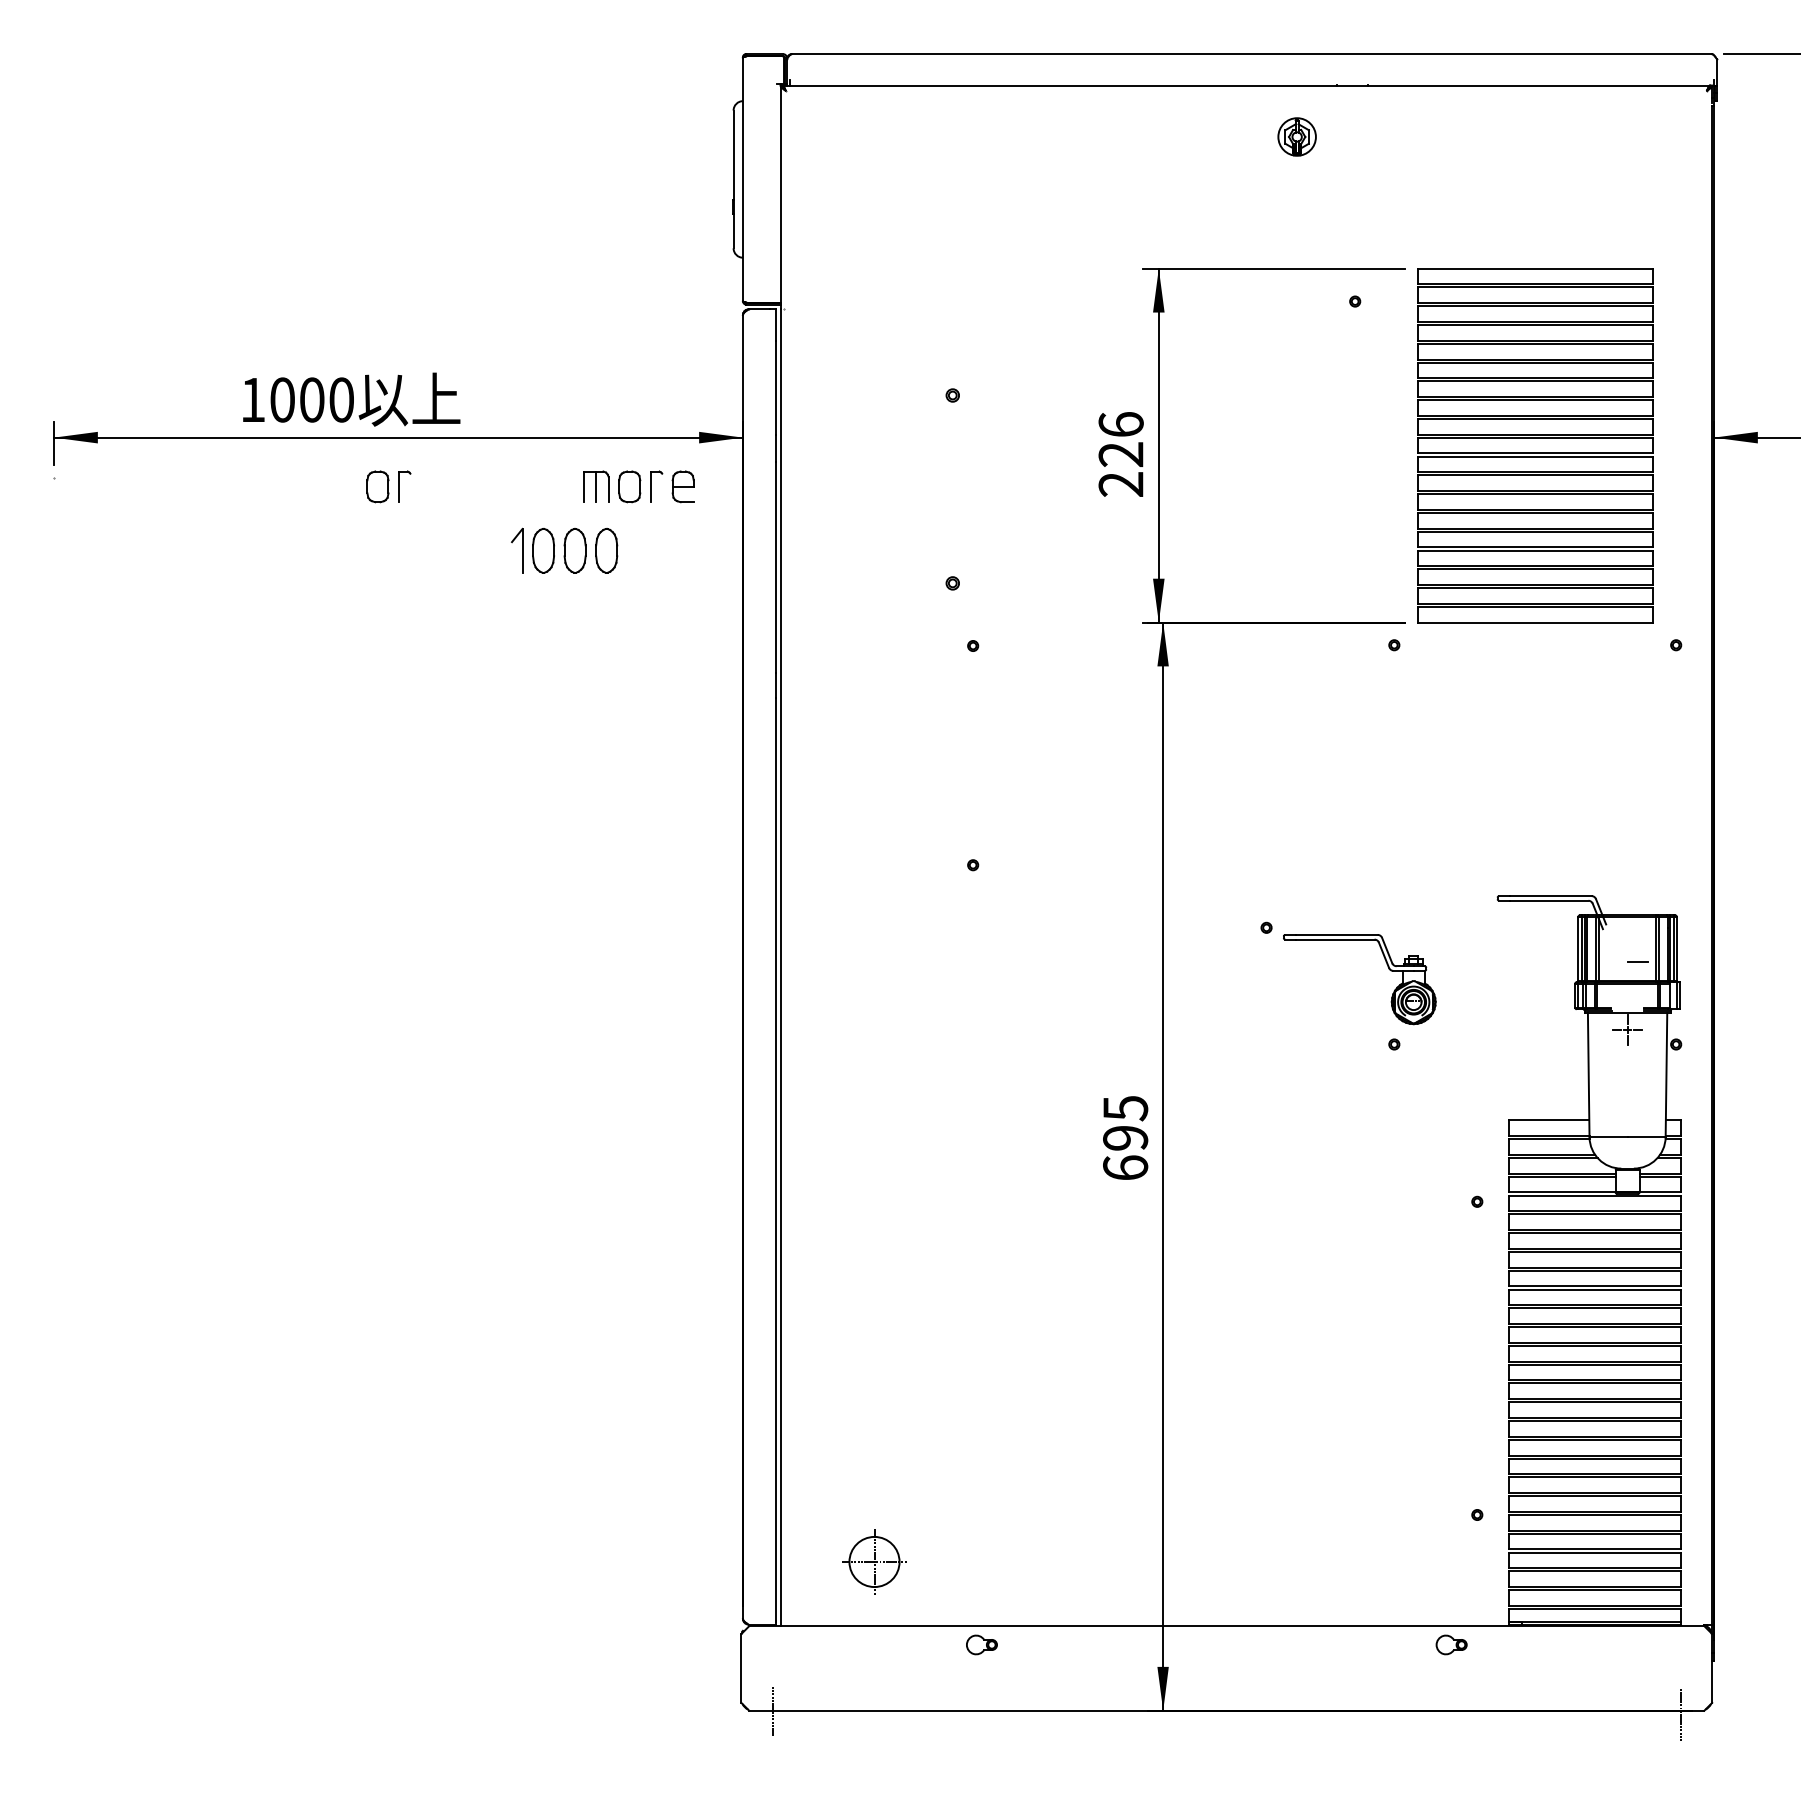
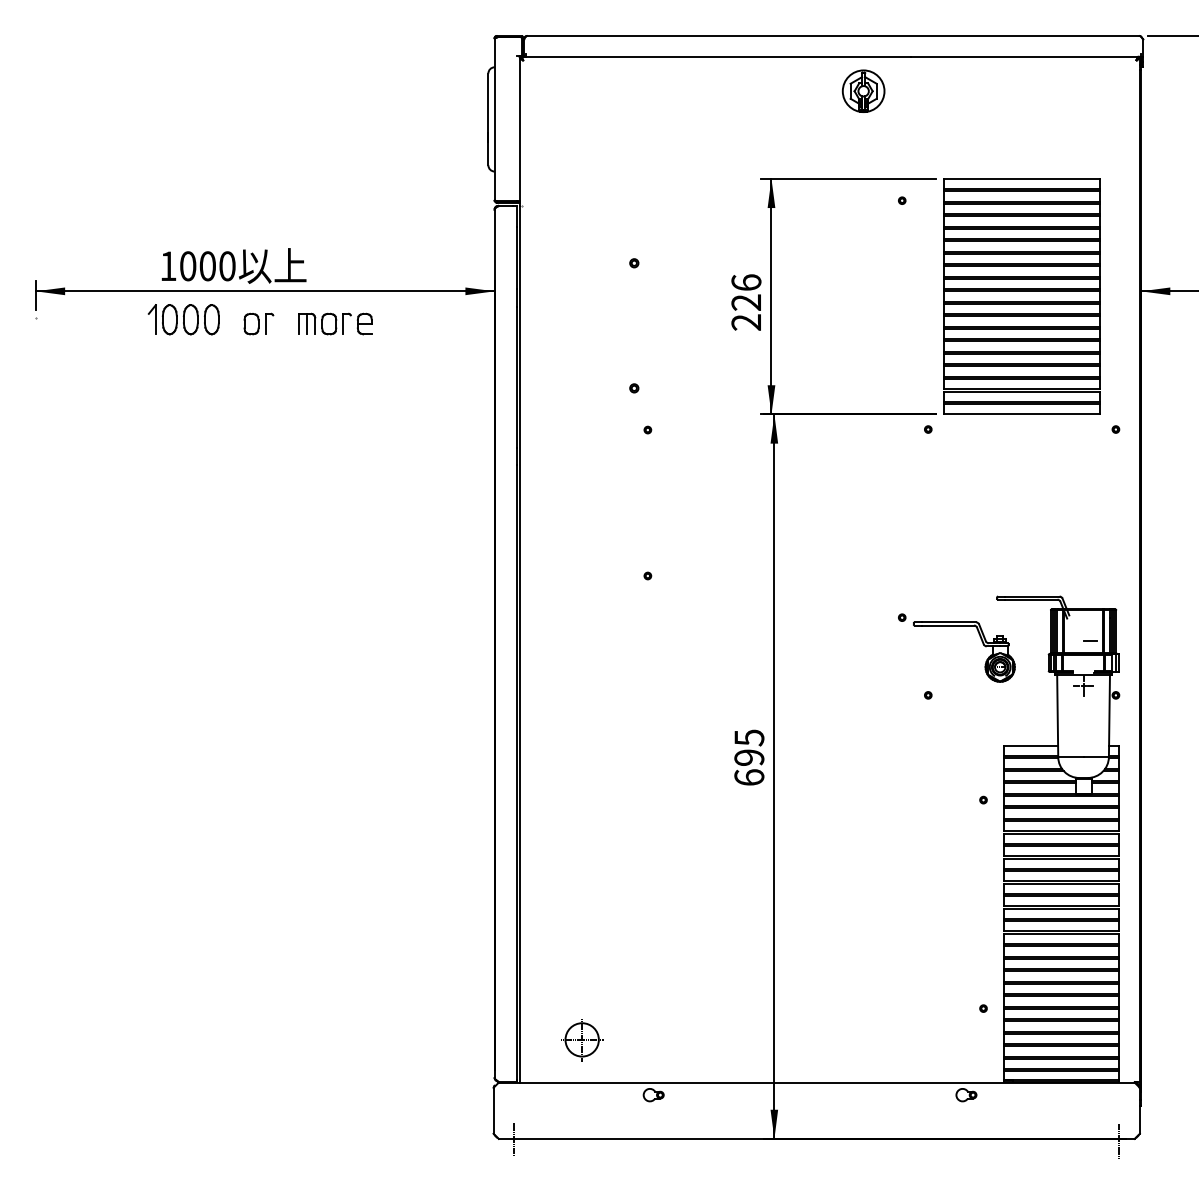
part: (1297, 135) -> (863, 90), size x1.67
part: (639, 485) -> (335, 323), moved
part: (564, 550) -> (183, 319), moved
part: (1348, 941) -> (956, 626), moved

